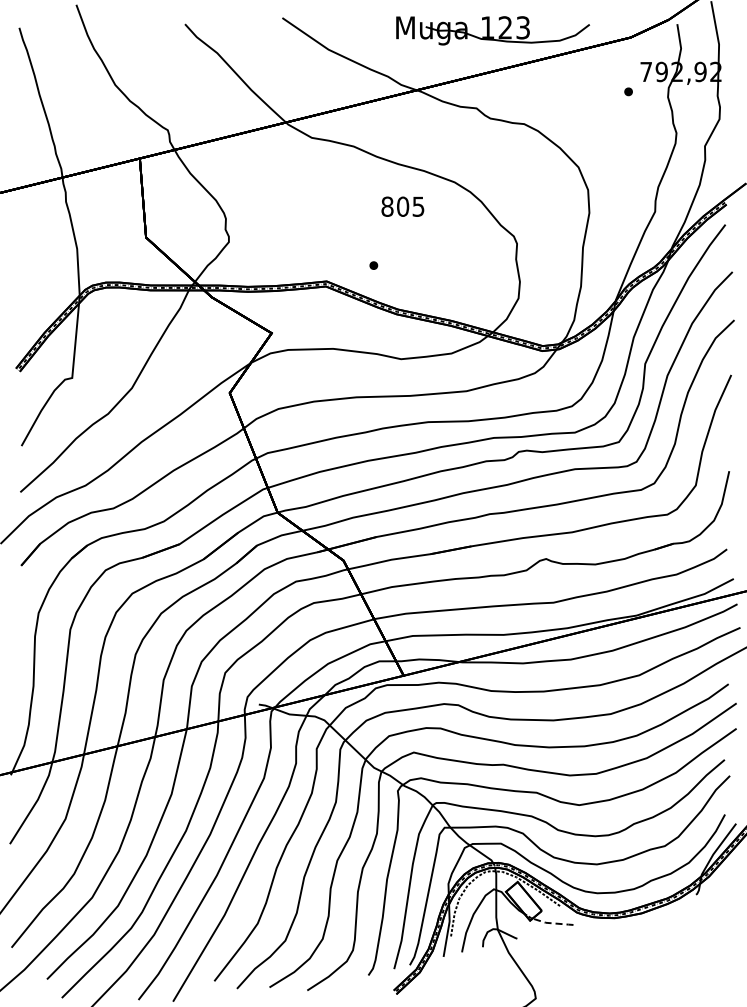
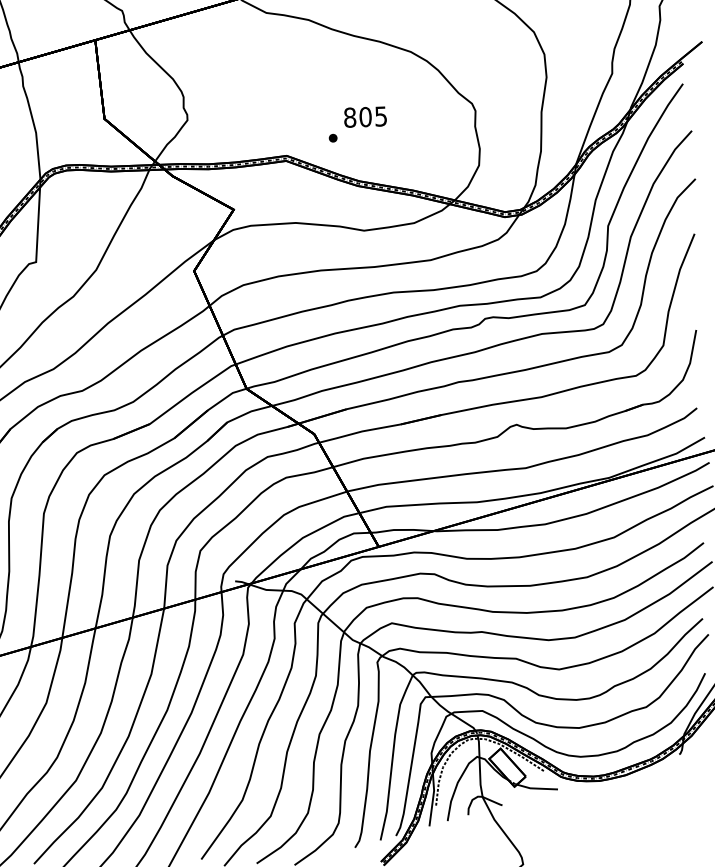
text: (402, 206) -> (365, 116), moved
line: (552, 923) -> (536, 788), dashed -> solid

